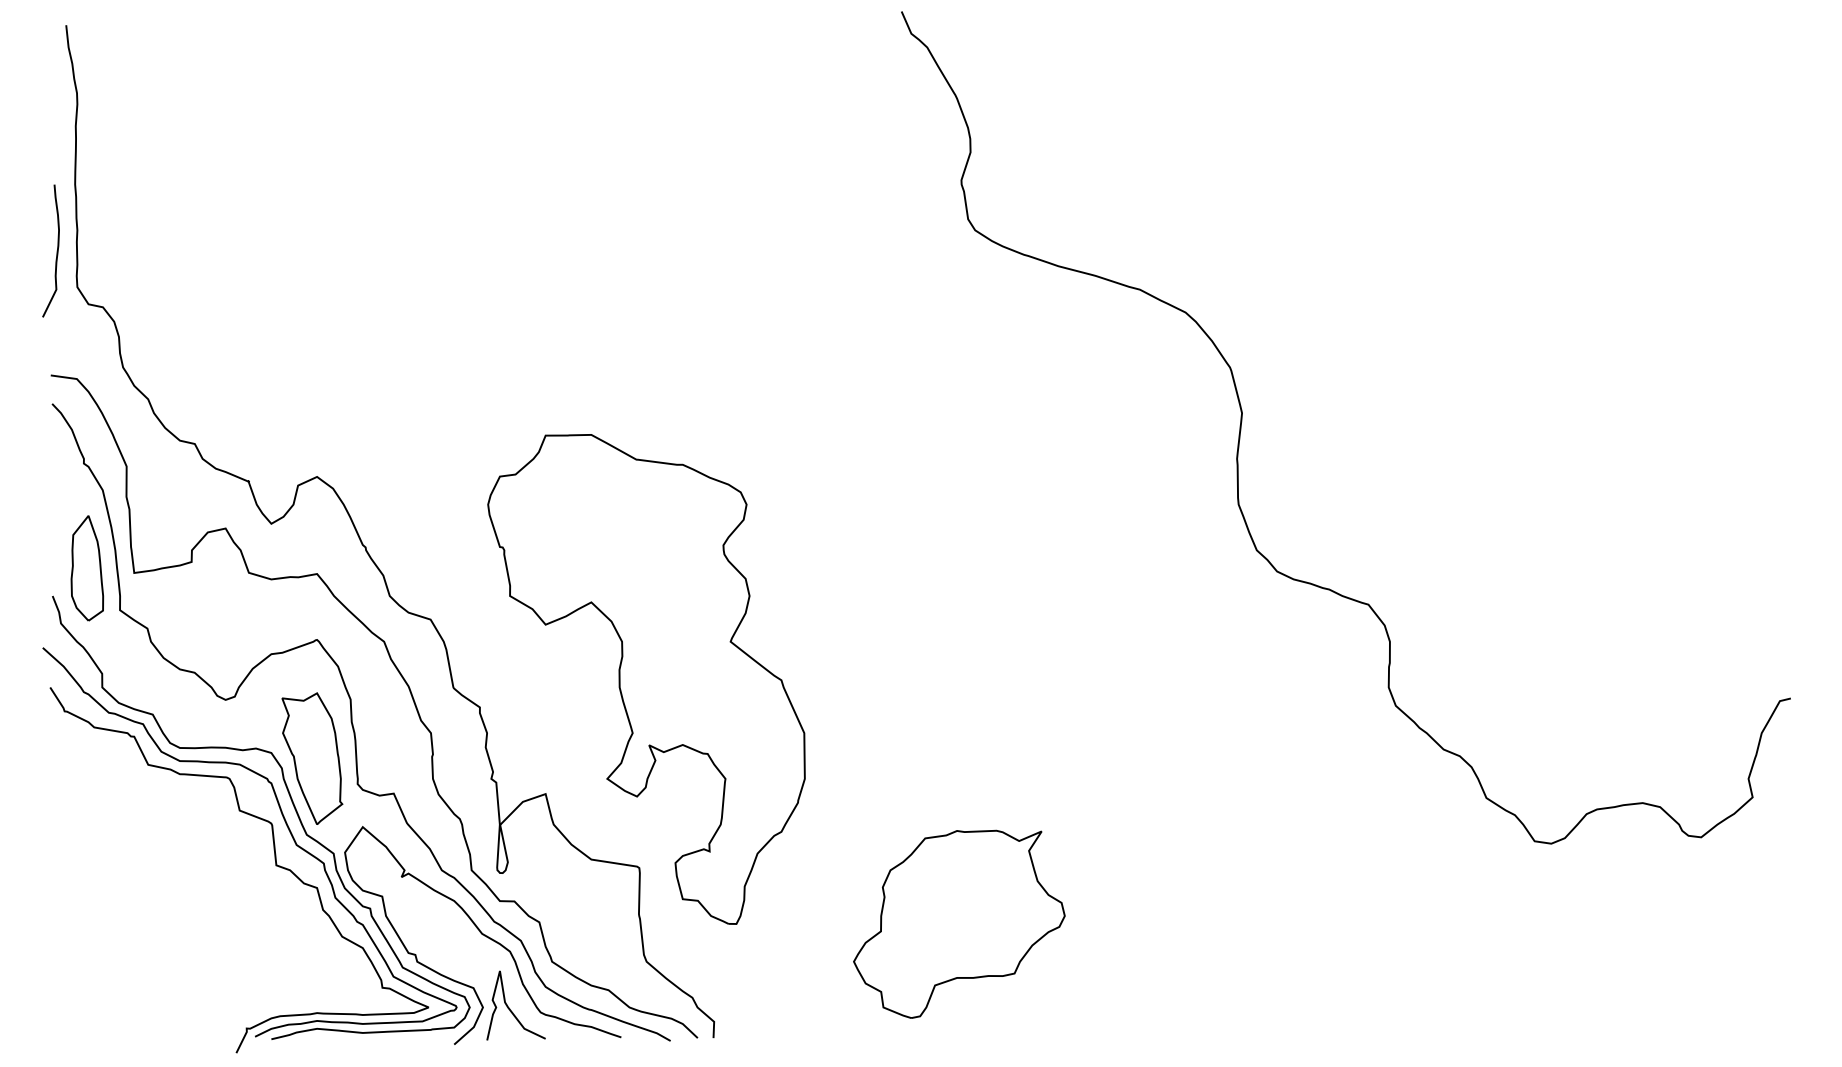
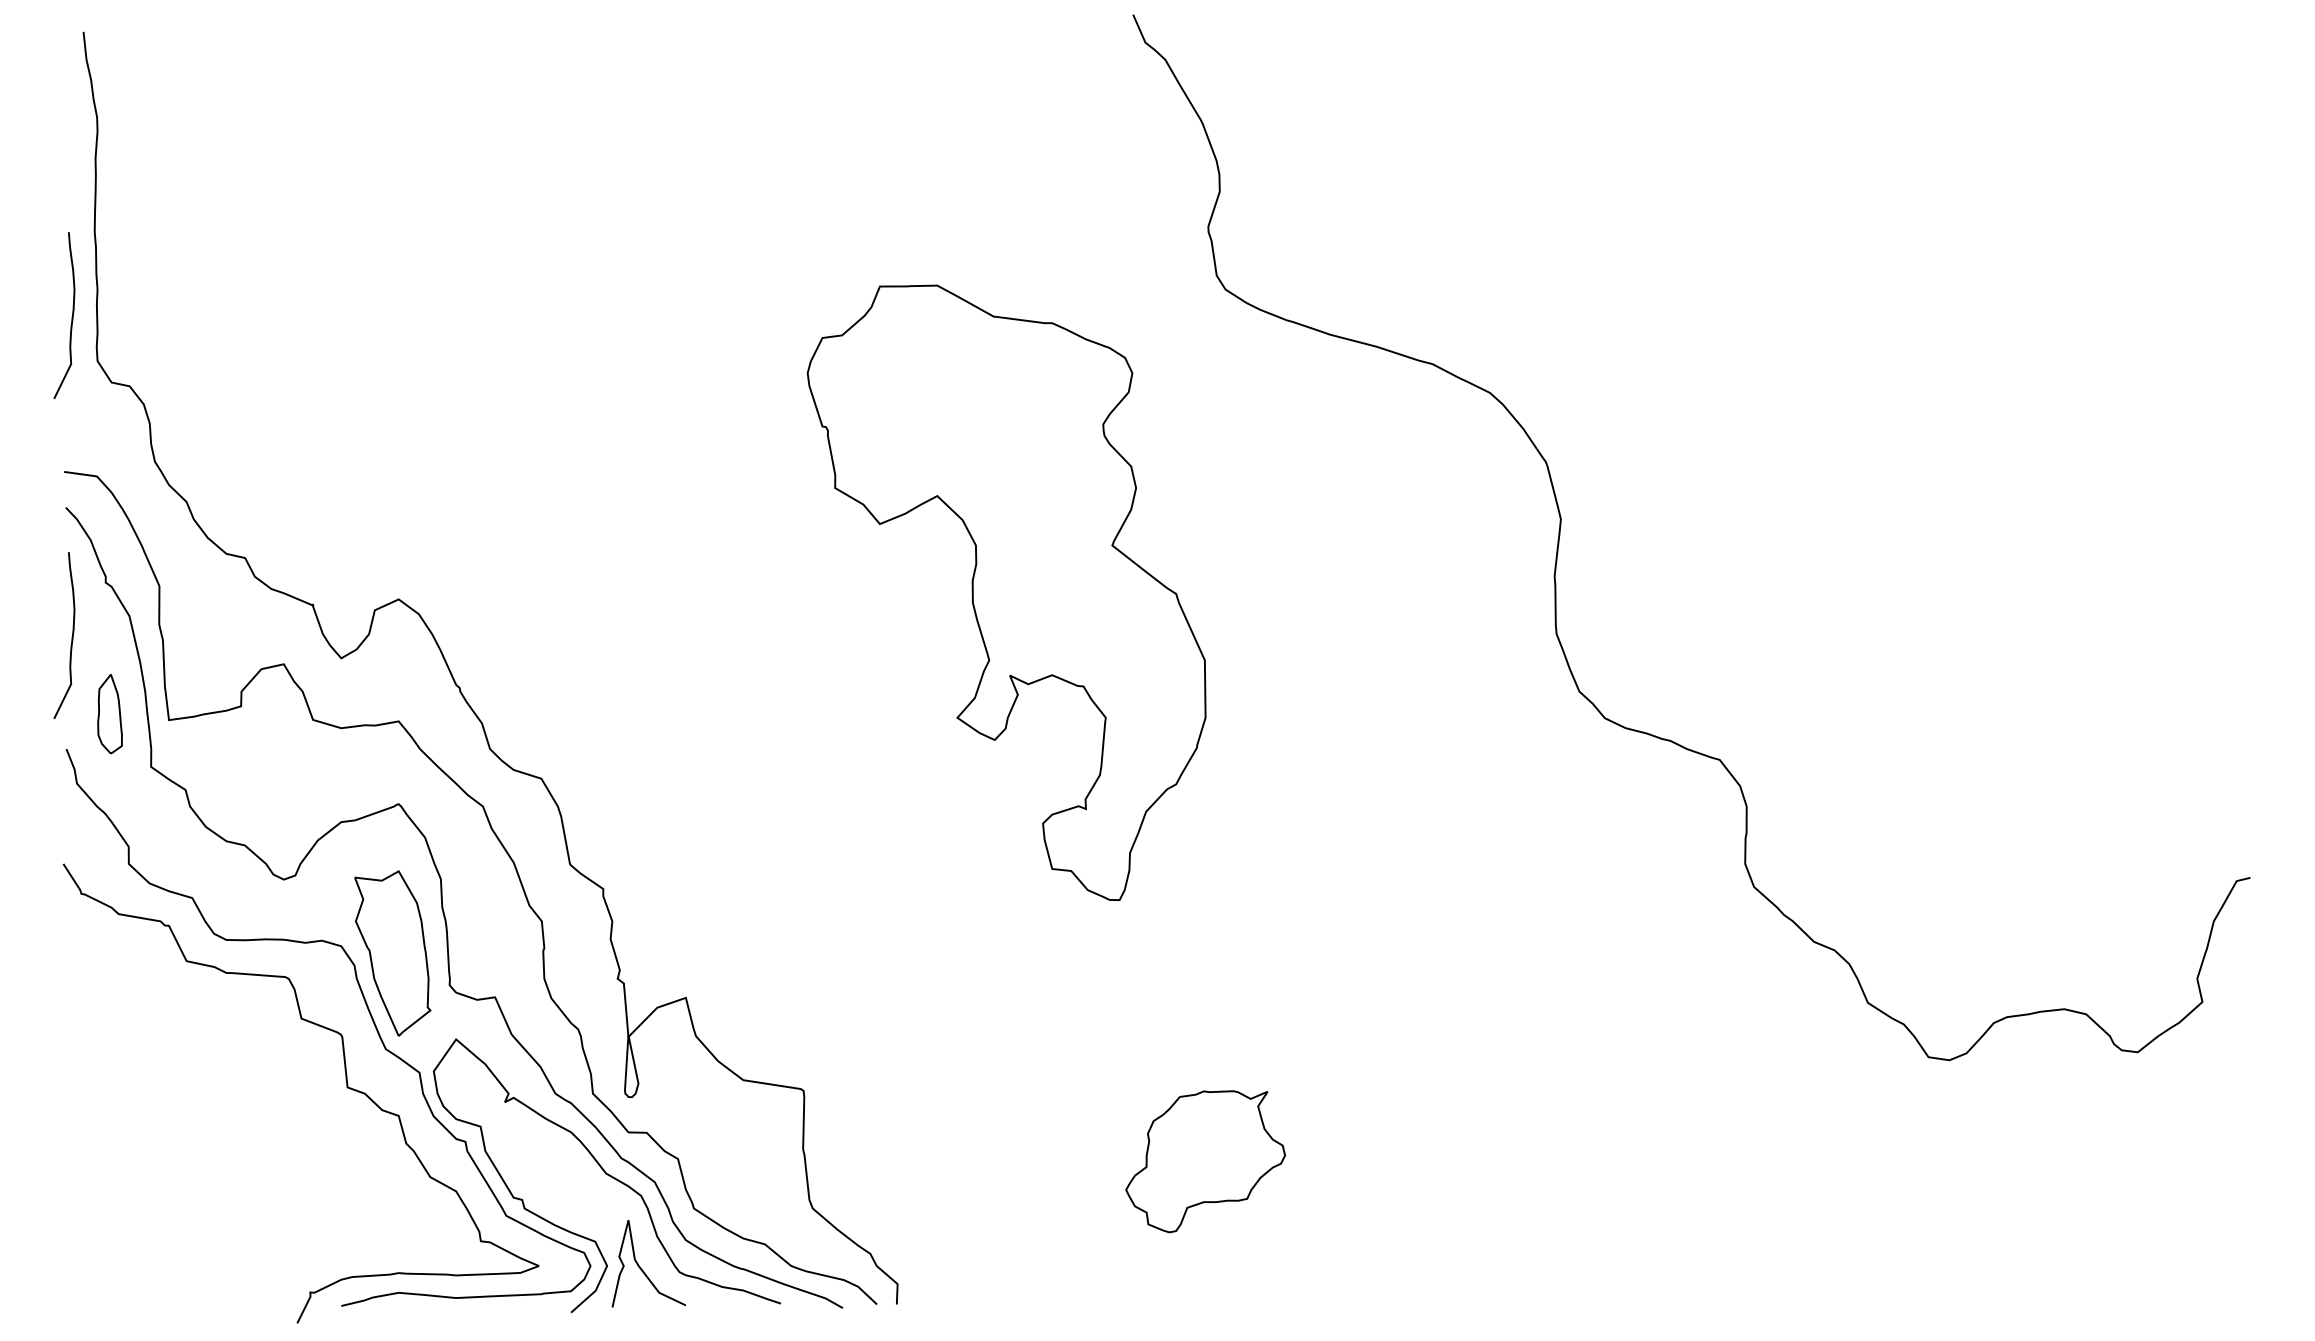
curve: (56, 506) -> (71, 636), added
part: (86, 567) -> (109, 713), size x0.6
part: (646, 679) -> (1006, 592), moved
curve: (286, 826) -> (360, 1038), removed
part: (959, 924) -> (1205, 1161), size x0.6

